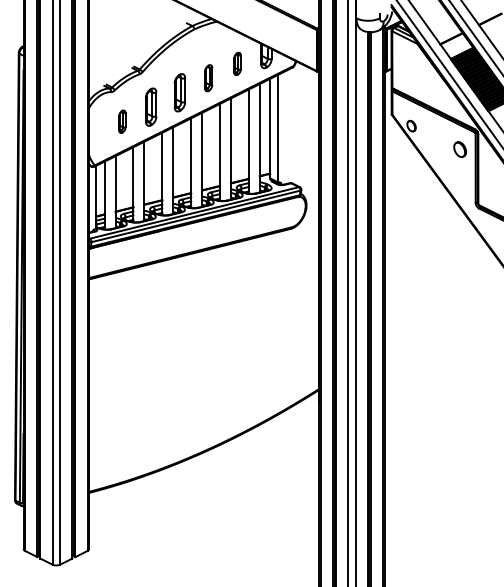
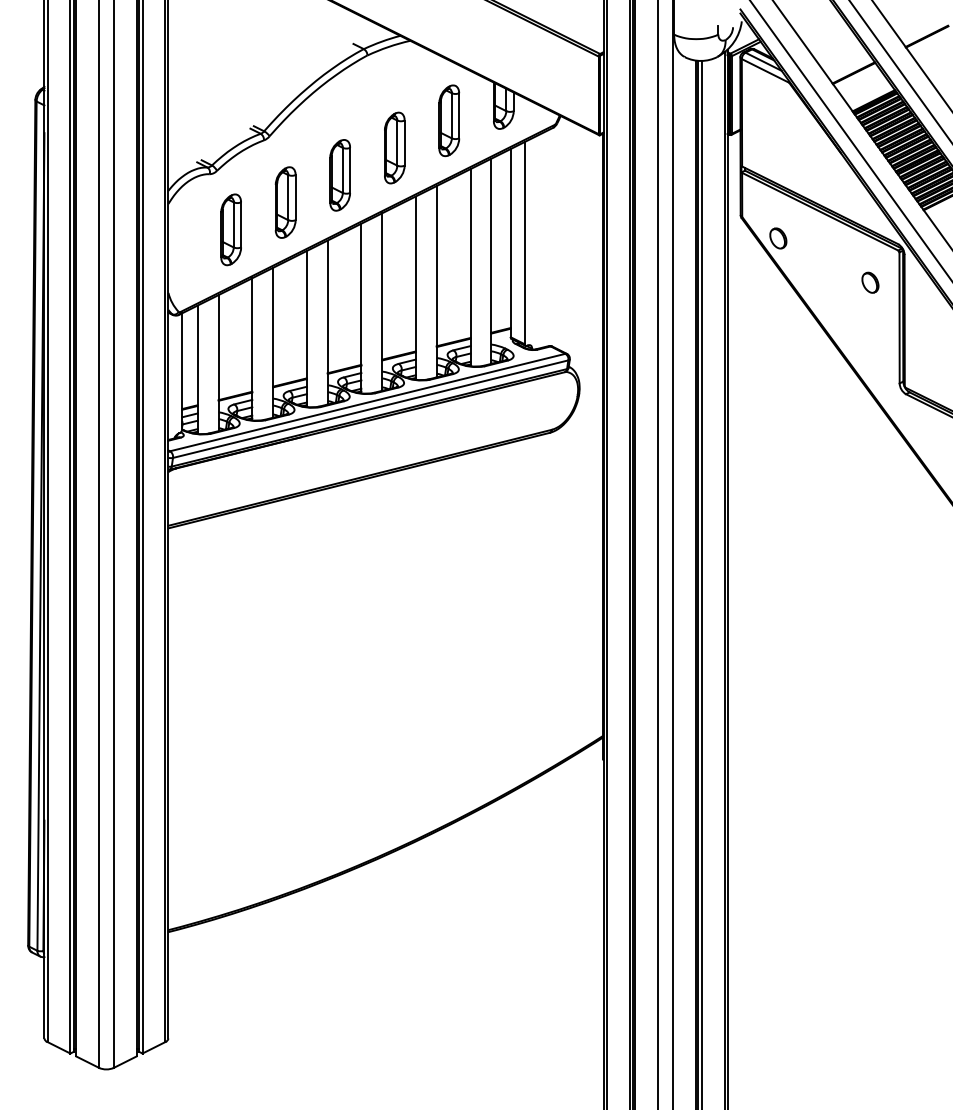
part: (237, 63) -> (449, 119), size x1.67
part: (208, 77) -> (394, 146), size x1.43
part: (122, 121) -> (231, 229), size x1.67
part: (460, 149) -> (870, 282), size x0.71

